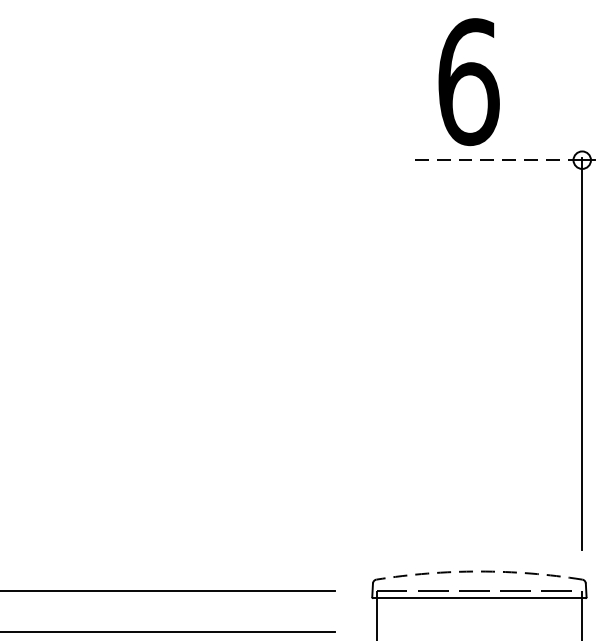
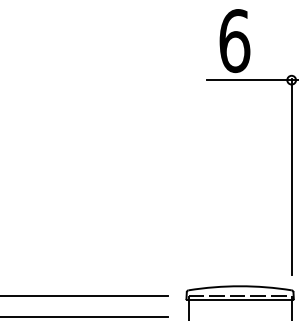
line: (496, 160) -> (248, 80), dashed -> solid
arc: (480, 571) -> (240, 286), dashed -> solid

